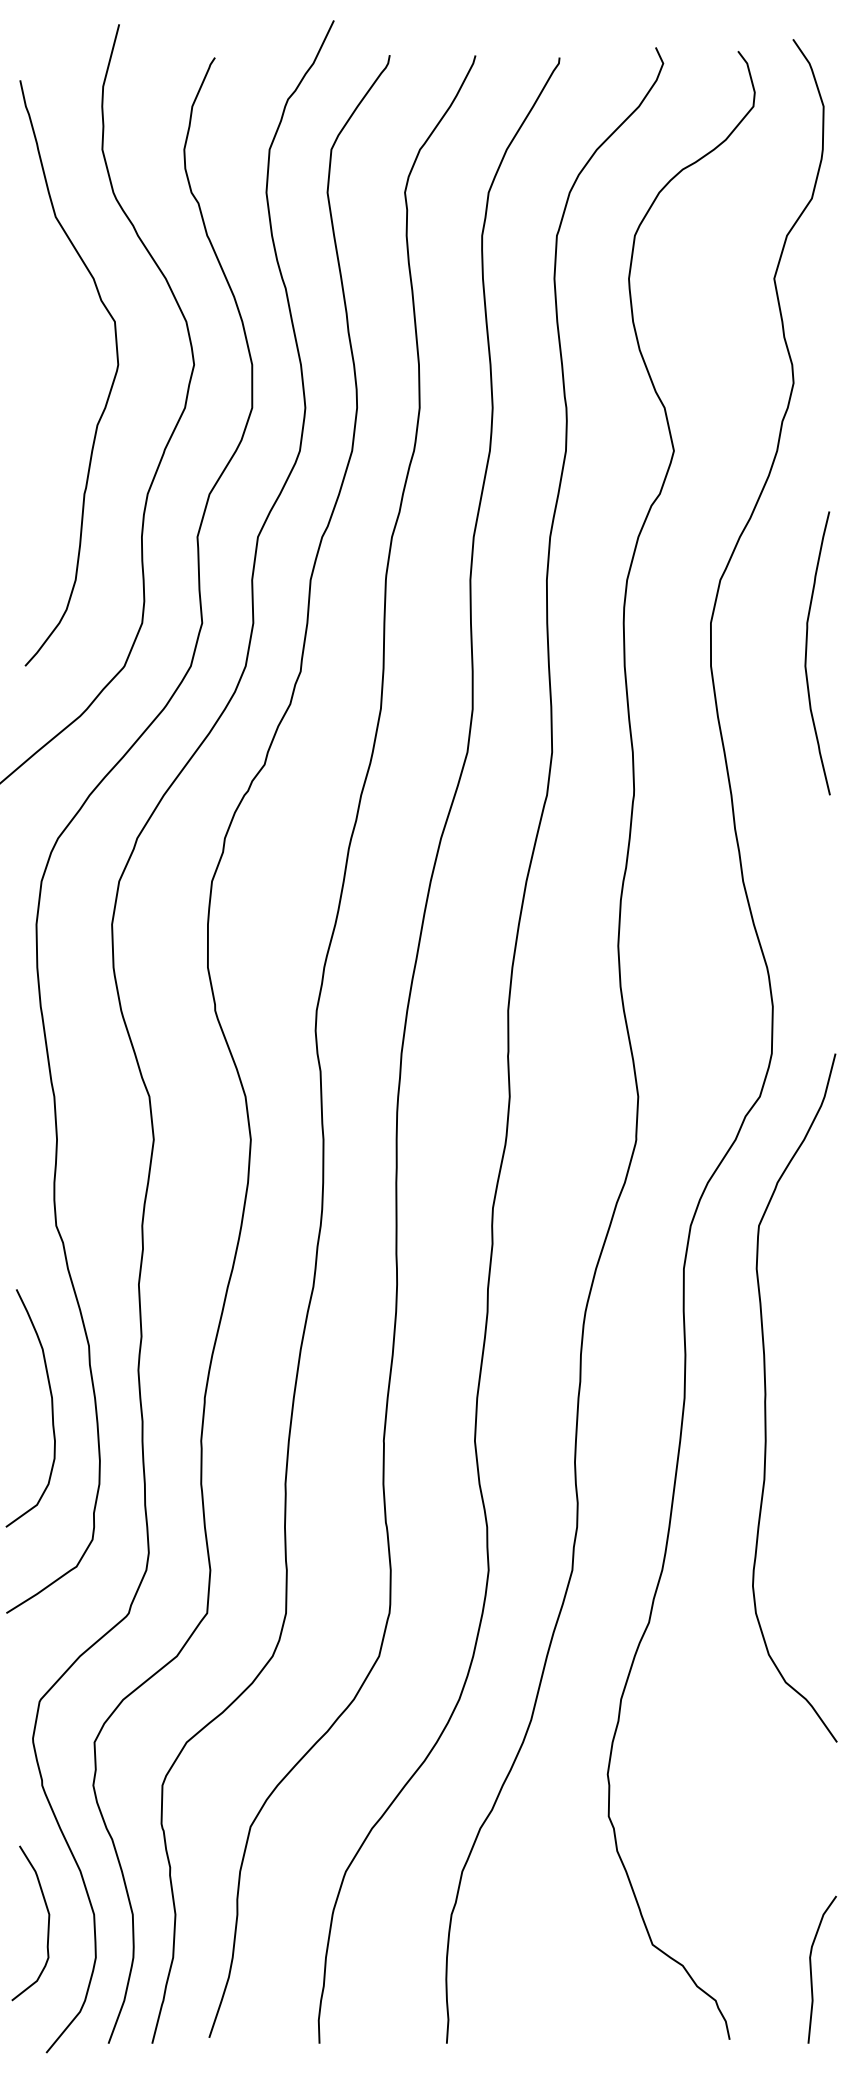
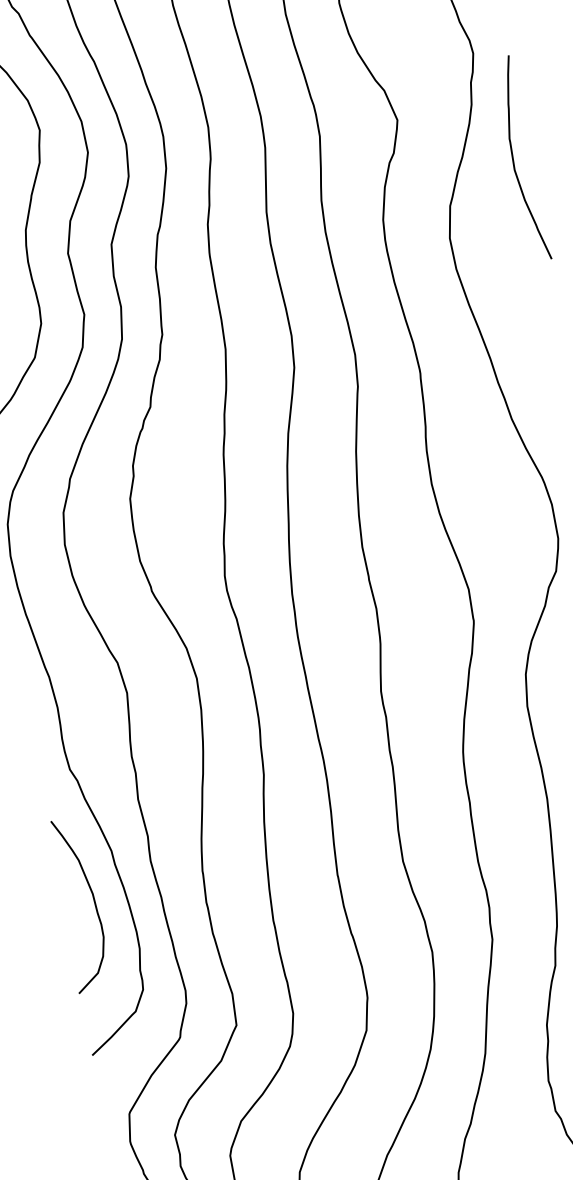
curve: (807, 650) -> (513, 158), moved

